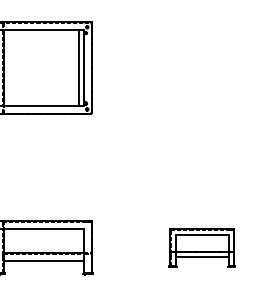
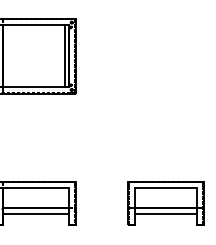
part: (201, 247) -> (165, 203), size x1.43

